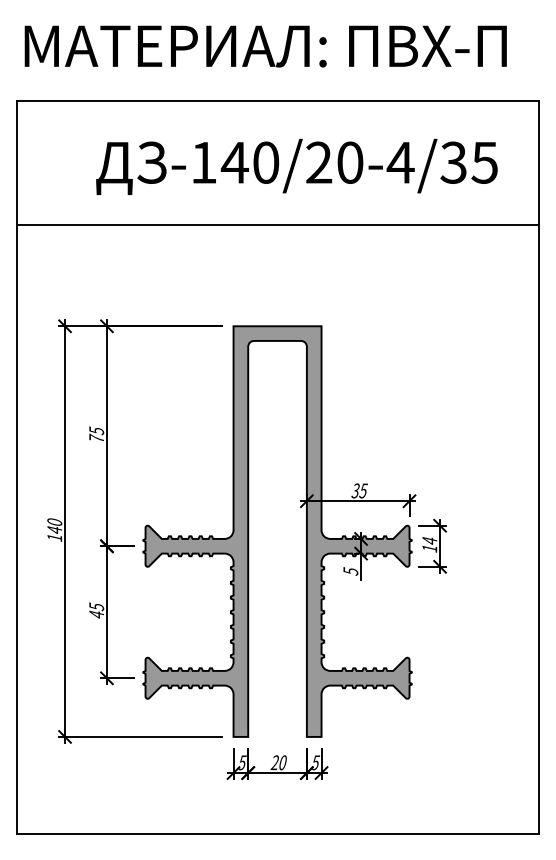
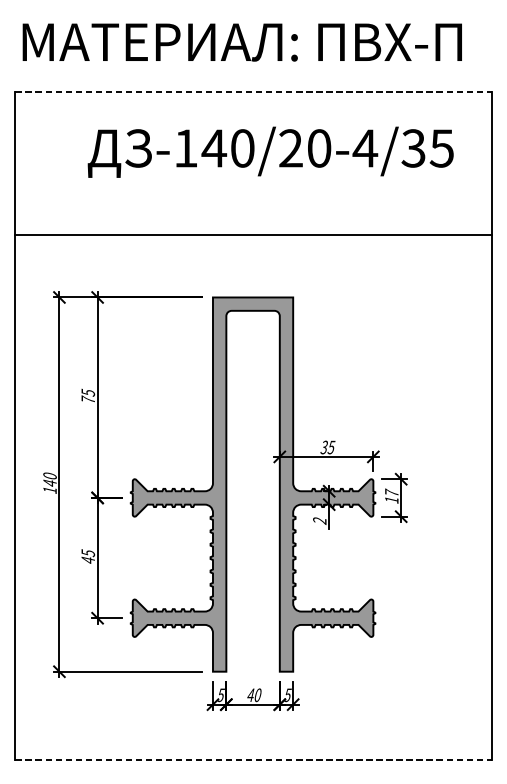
line: (278, 101) -> (253, 92), solid -> dashed
line: (277, 224) -> (253, 234), moved
text: (429, 540) -> (391, 492), 14 -> 17
text: (350, 571) -> (319, 520), 5 -> 2
text: (274, 762) -> (250, 695), 20 -> 40
line: (278, 834) -> (253, 760), solid -> dashed

